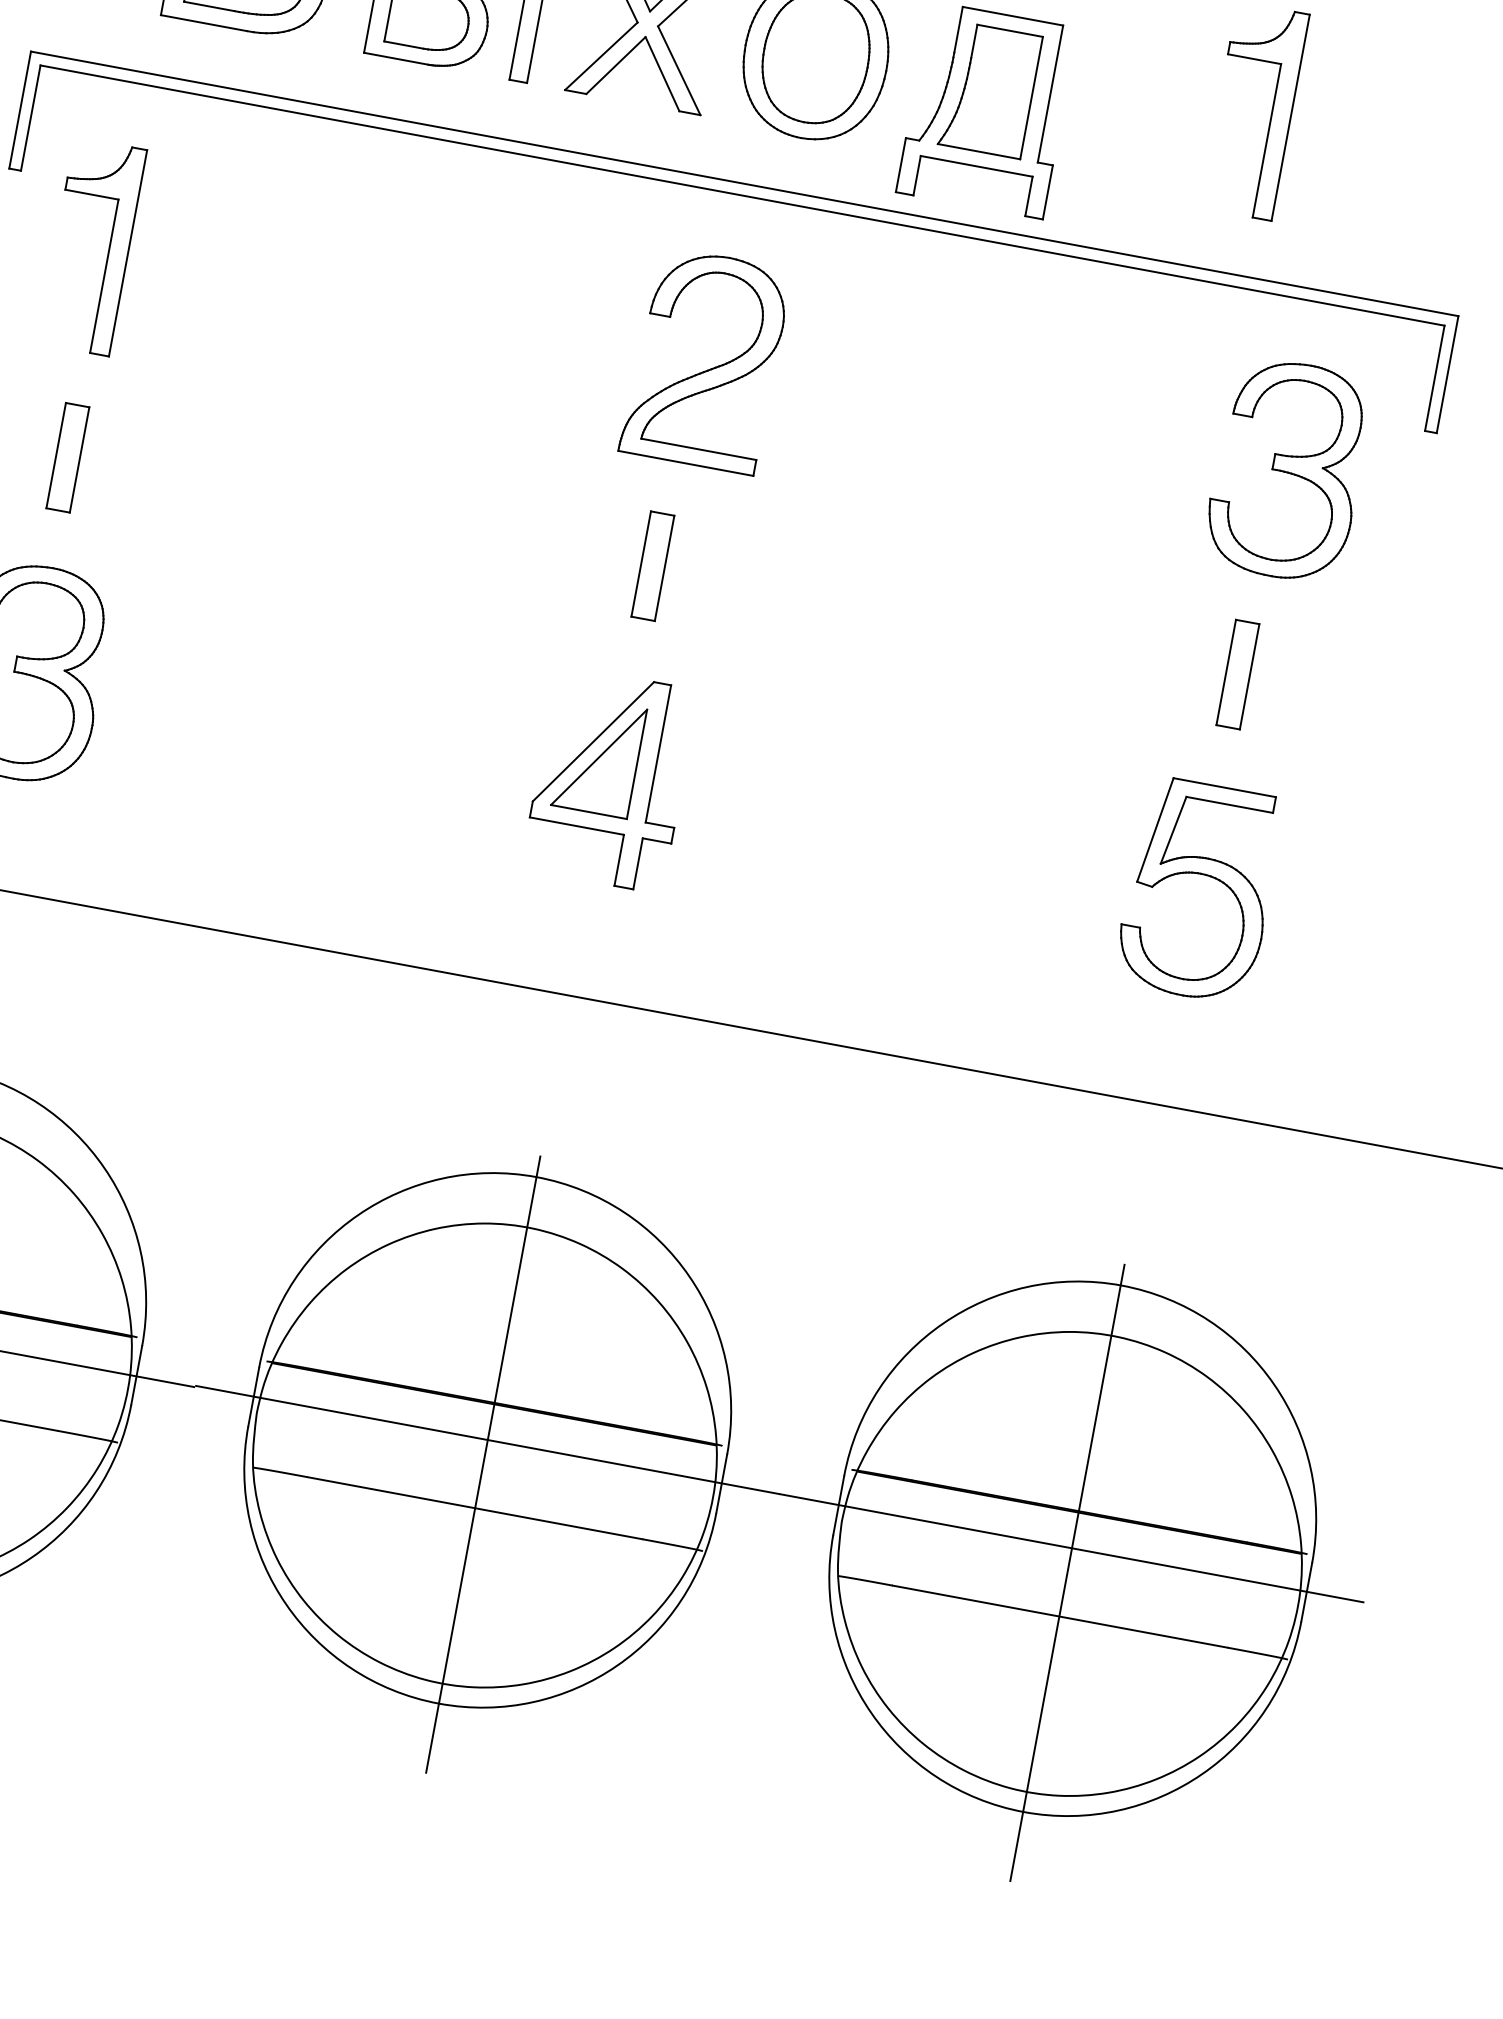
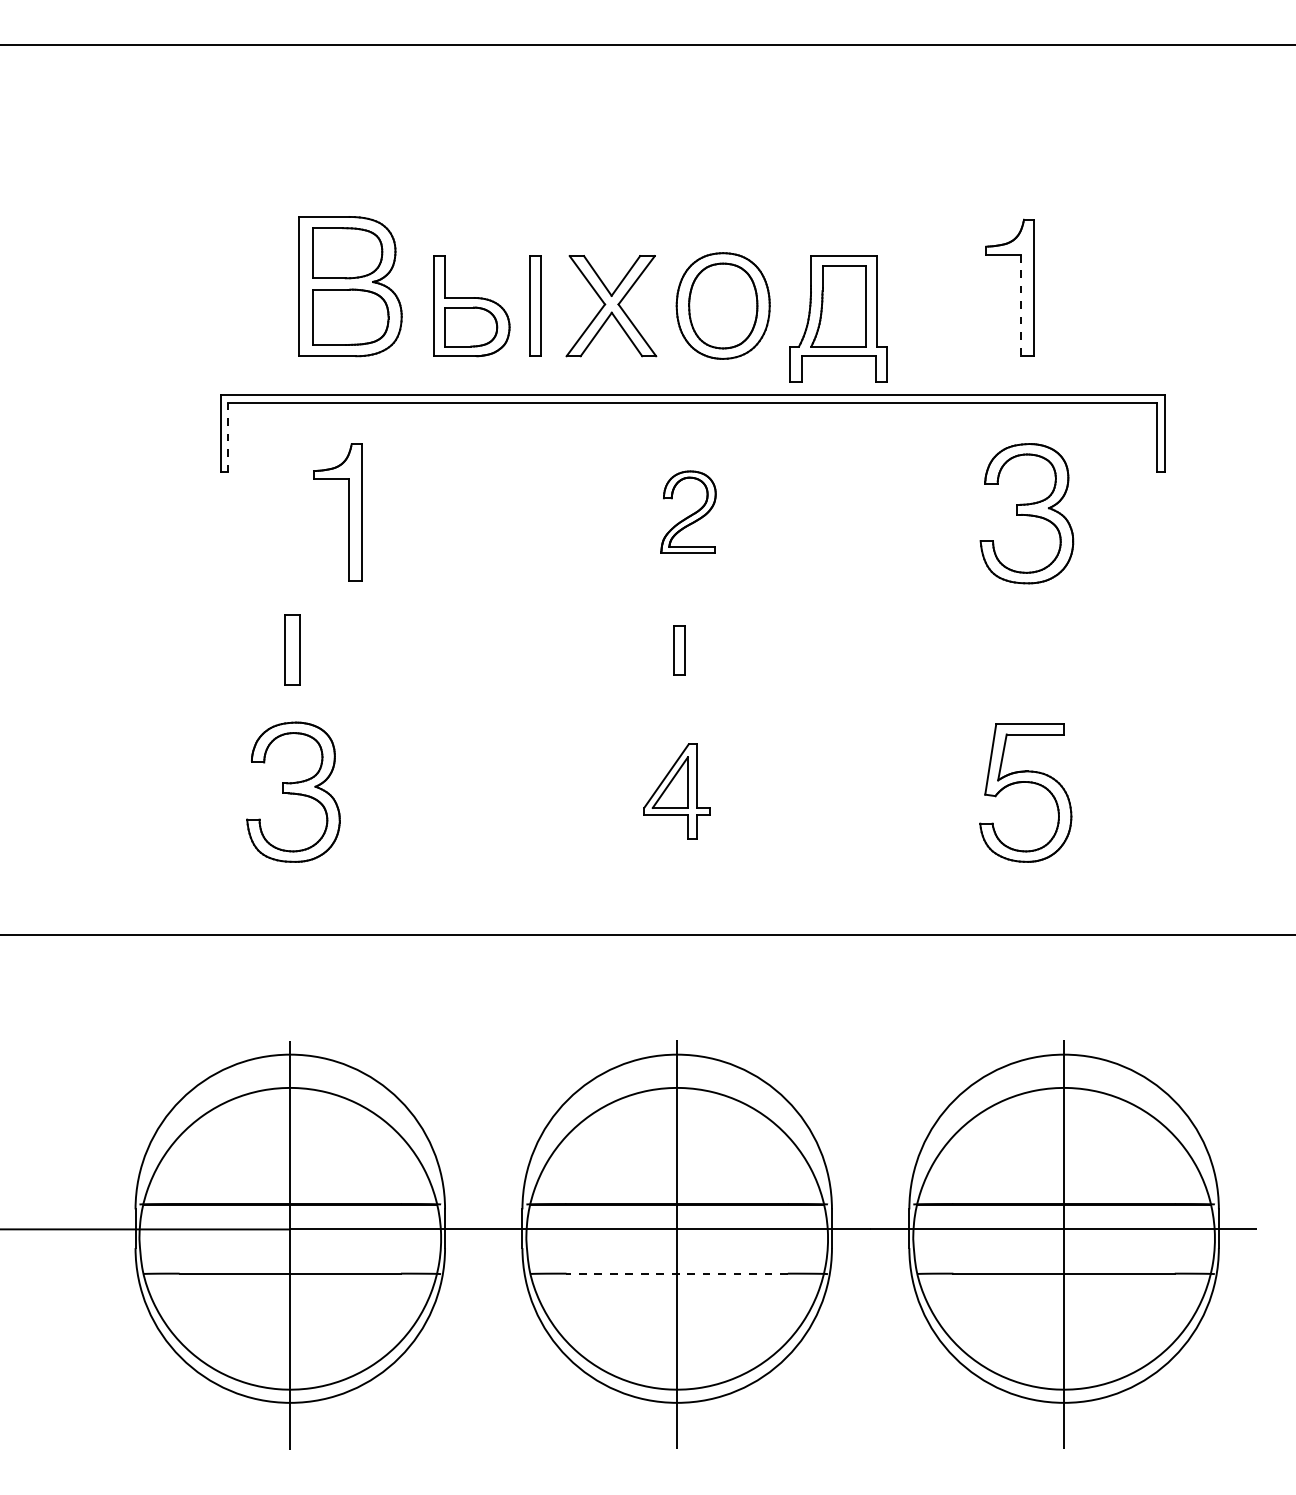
line: (31, 118) -> (228, 437), solid -> dashed
line: (1267, 140) -> (1021, 305), solid -> dashed
part: (108, 249) -> (348, 512), moved
part: (705, 360) -> (688, 512), size x0.6
part: (1287, 469) -> (1026, 513), moved
part: (652, 564) -> (678, 649), size x0.7
part: (1237, 673) -> (1065, 649), removed
part: (609, 779) -> (676, 791), size x0.7
part: (1205, 877) -> (1028, 783), moved
line: (475, 1508) -> (677, 1273), solid -> dashed

